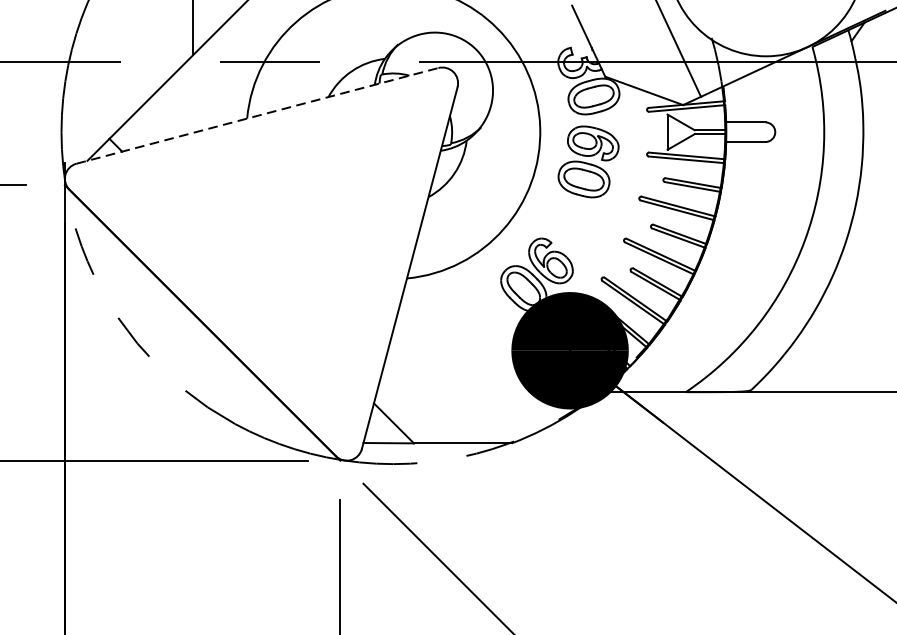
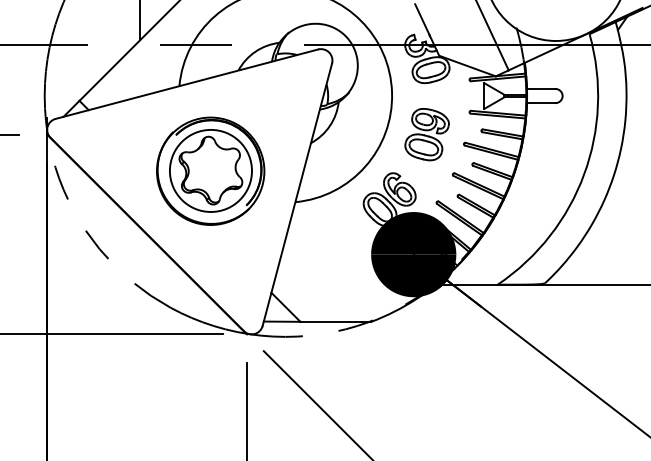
line: (256, 116) -> (186, 84), dashed -> solid
part: (587, 161) -> (426, 134), moved
part: (290, 234) -> (210, 170), added

